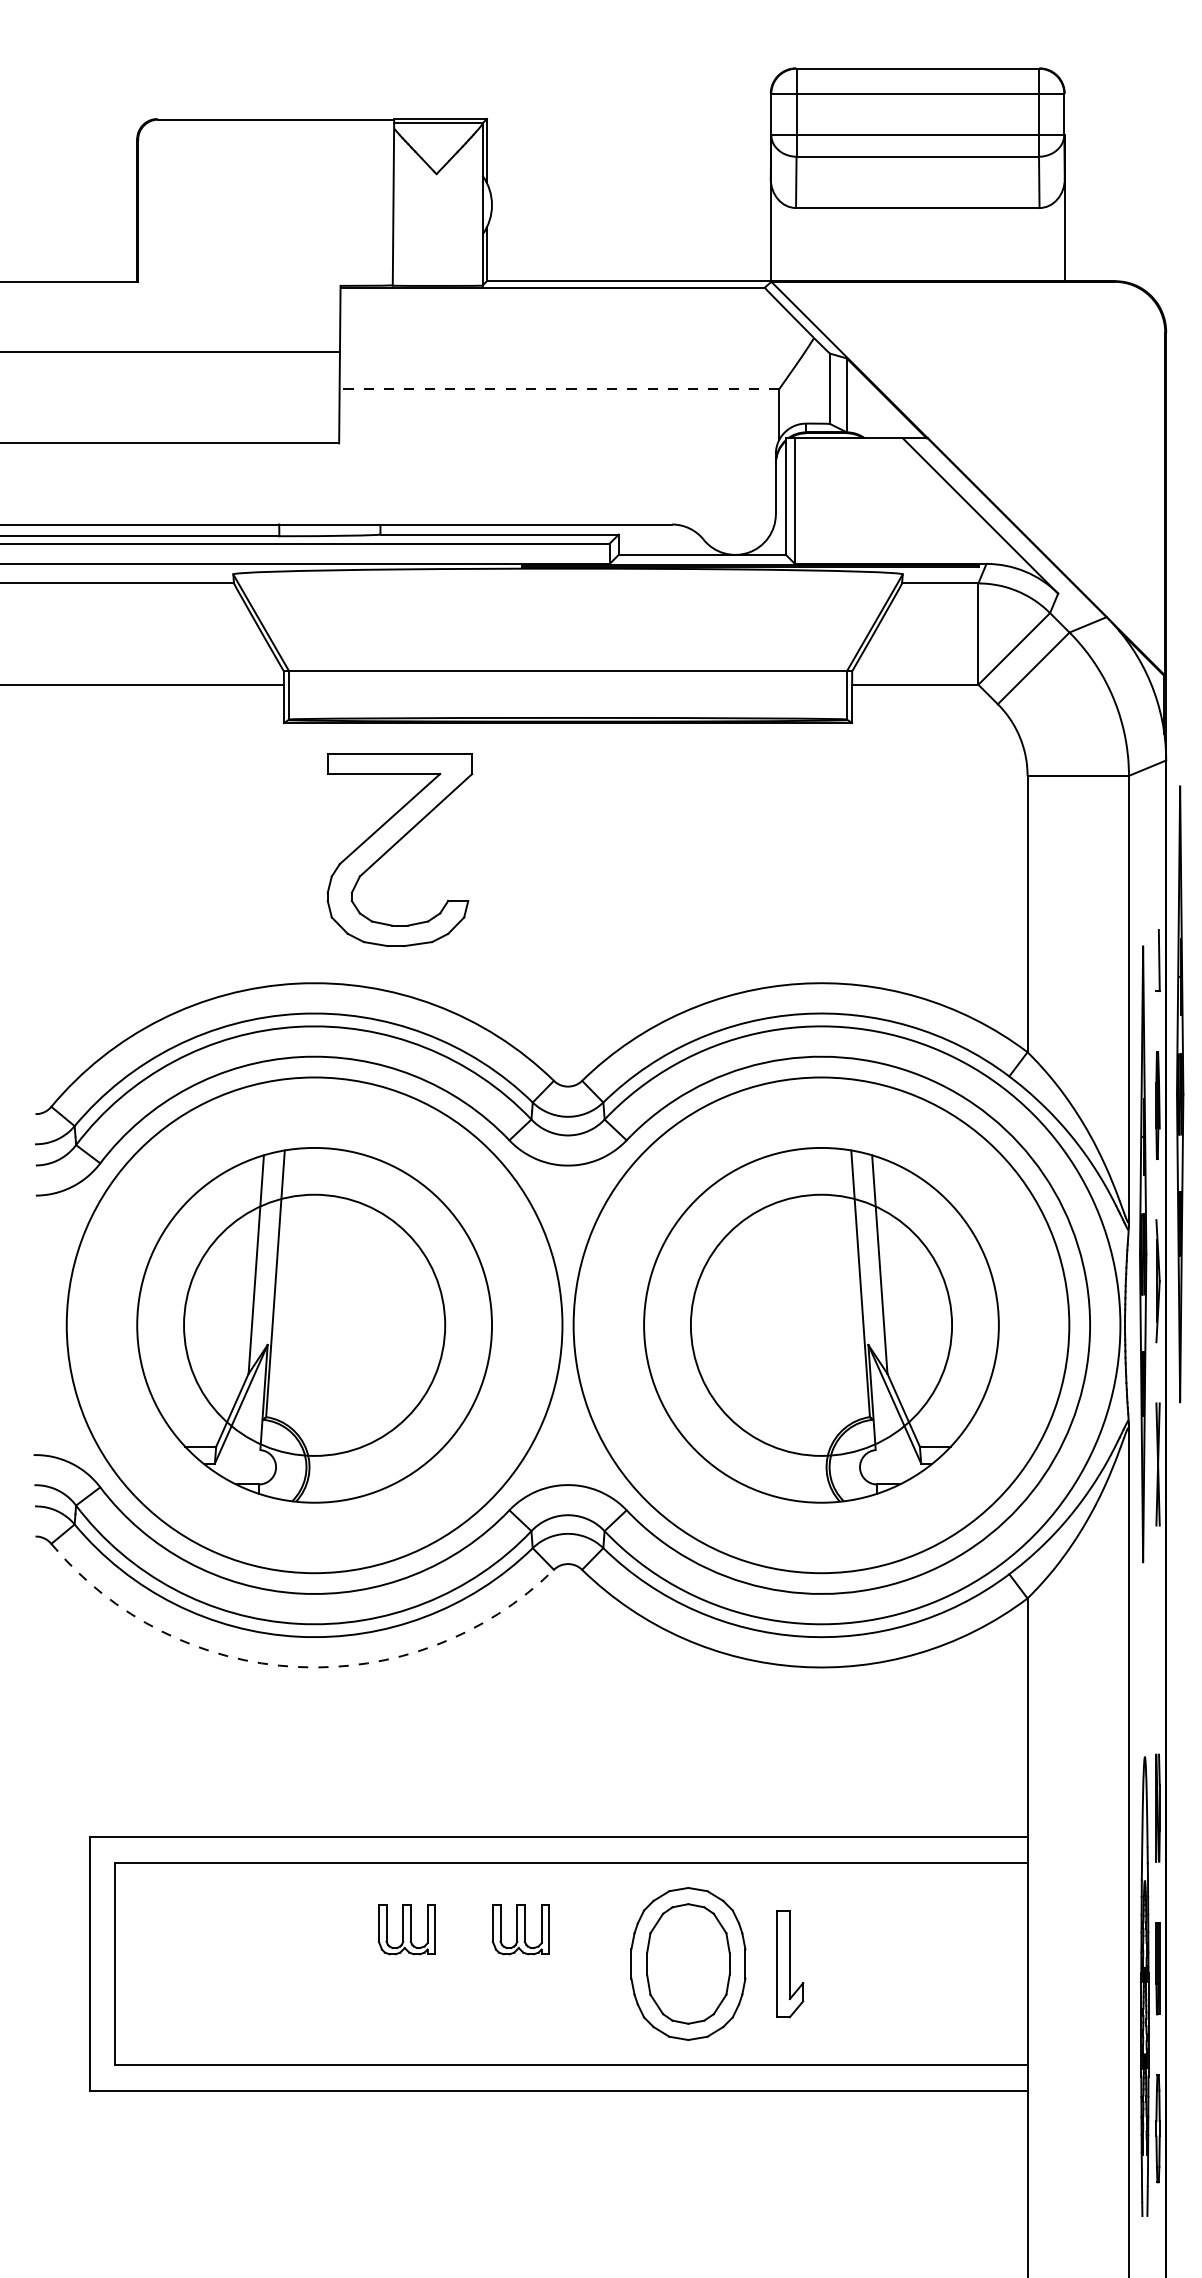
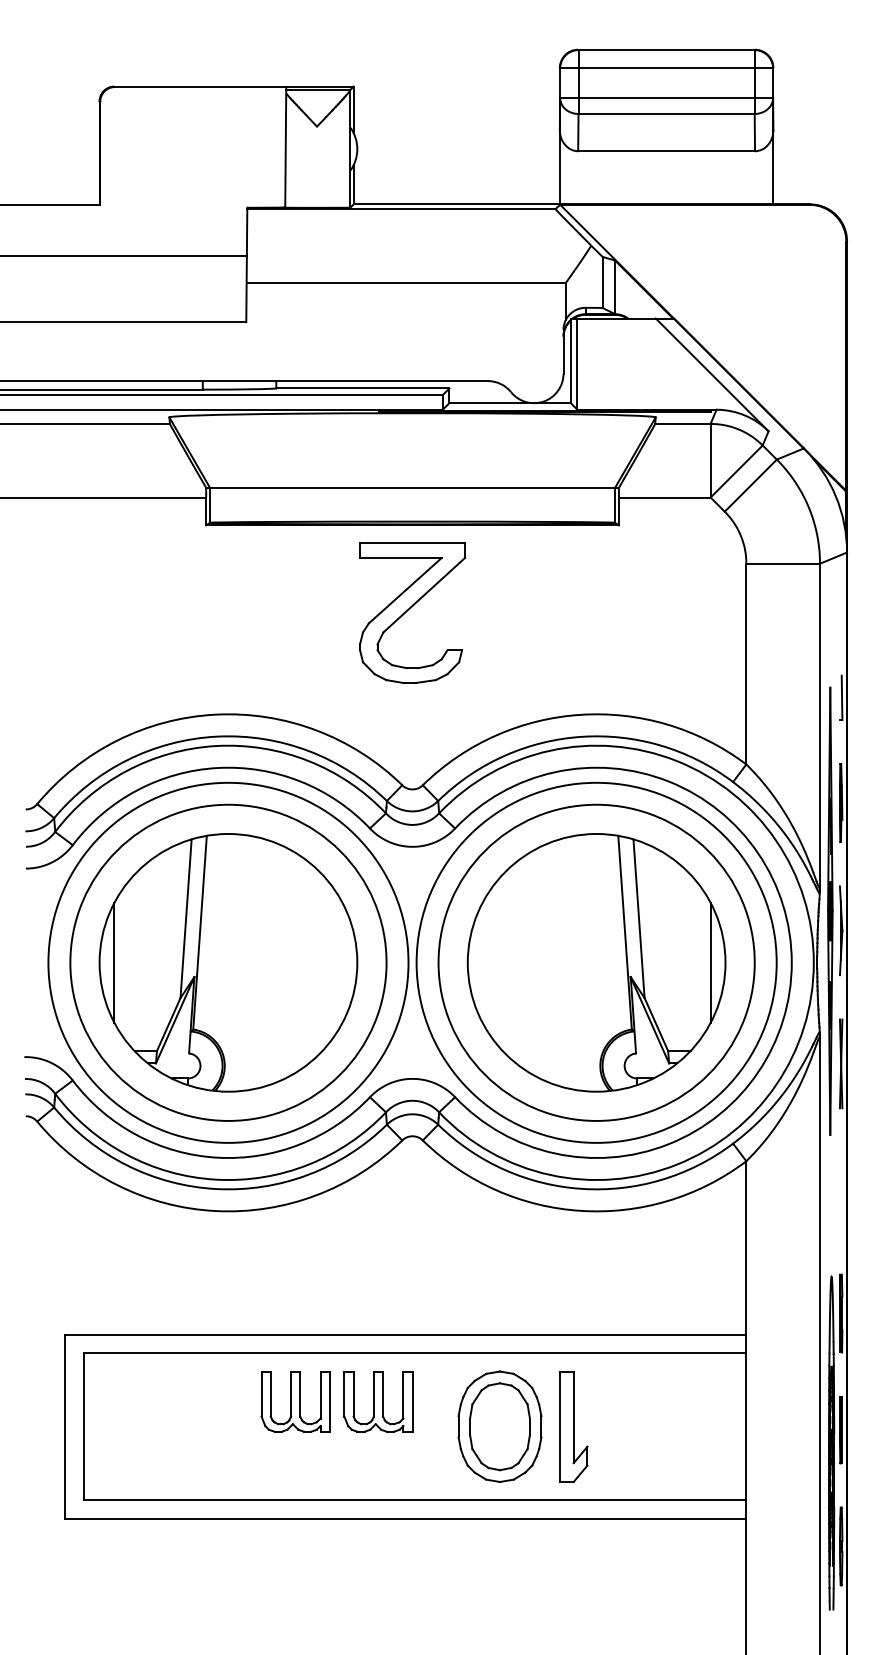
line: (559, 389) -> (406, 283), dashed -> solid
part: (395, 845) -> (409, 609), moved
part: (1180, 1094) -> (857, 795), removed
circle: (314, 1324) -> (228, 962), size x1.67
circle: (821, 1324) -> (596, 962), size x1.67
line: (157, 1325) -> (114, 962), added
line: (978, 1325) -> (710, 962), added
arc: (296, 1667) -> (215, 1211), dashed -> solid
part: (406, 1929) -> (295, 1401), size x1.67
part: (520, 1929) -> (378, 1401), size x1.67
part: (789, 1963) -> (573, 1426), size x1.43

